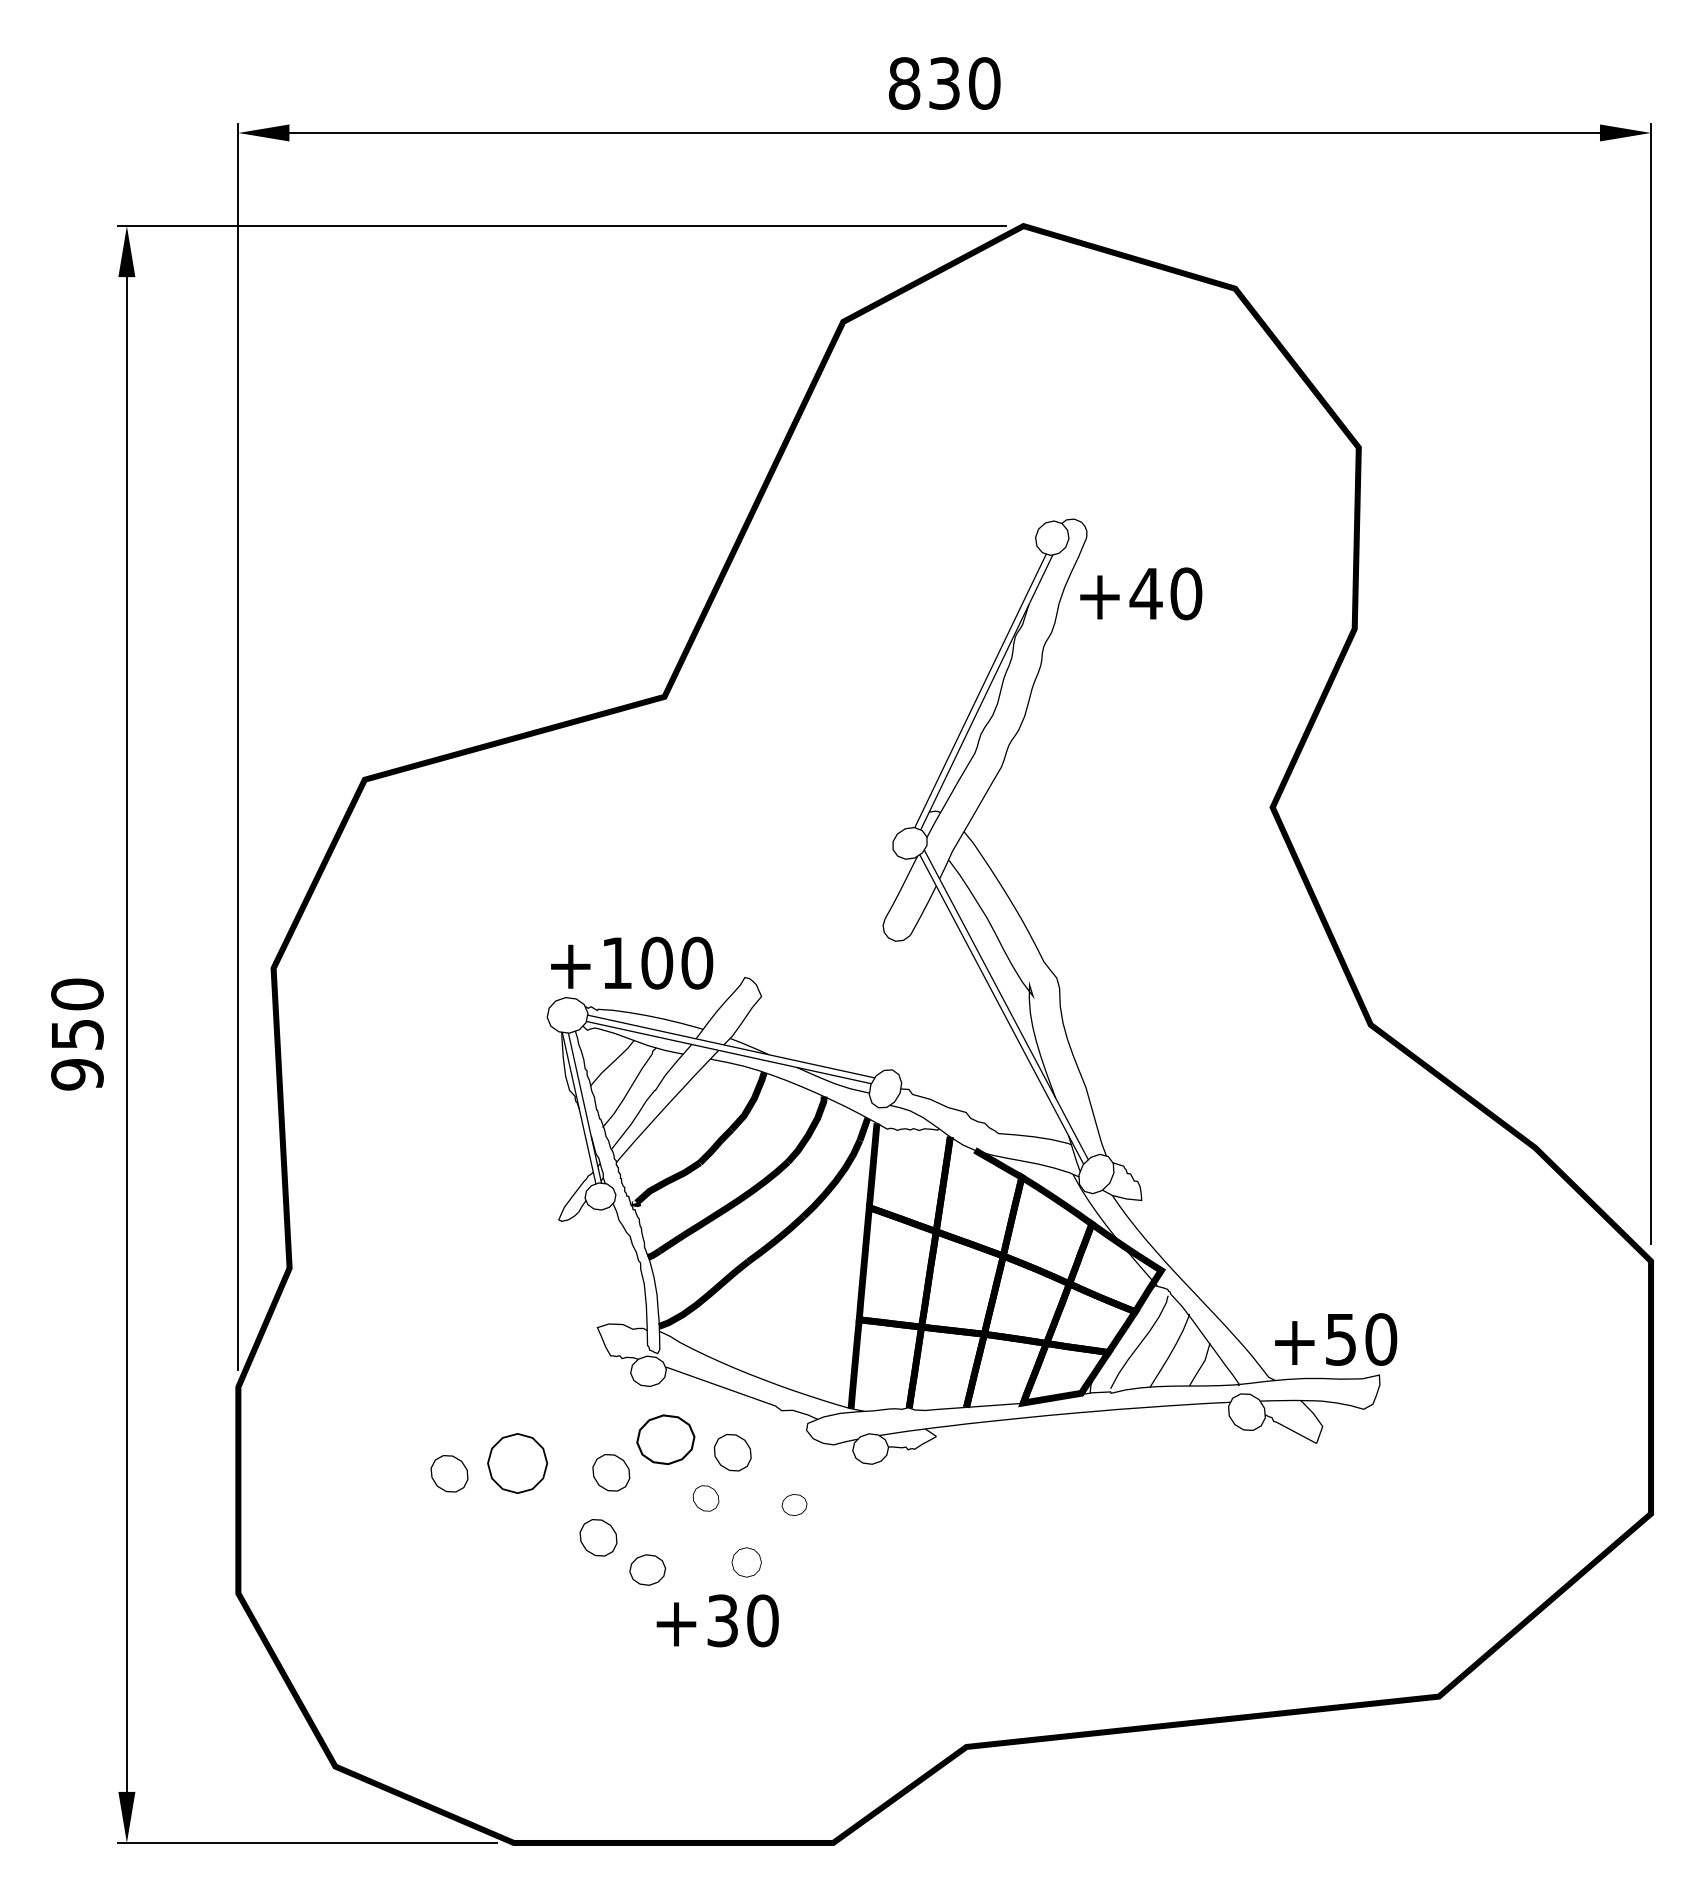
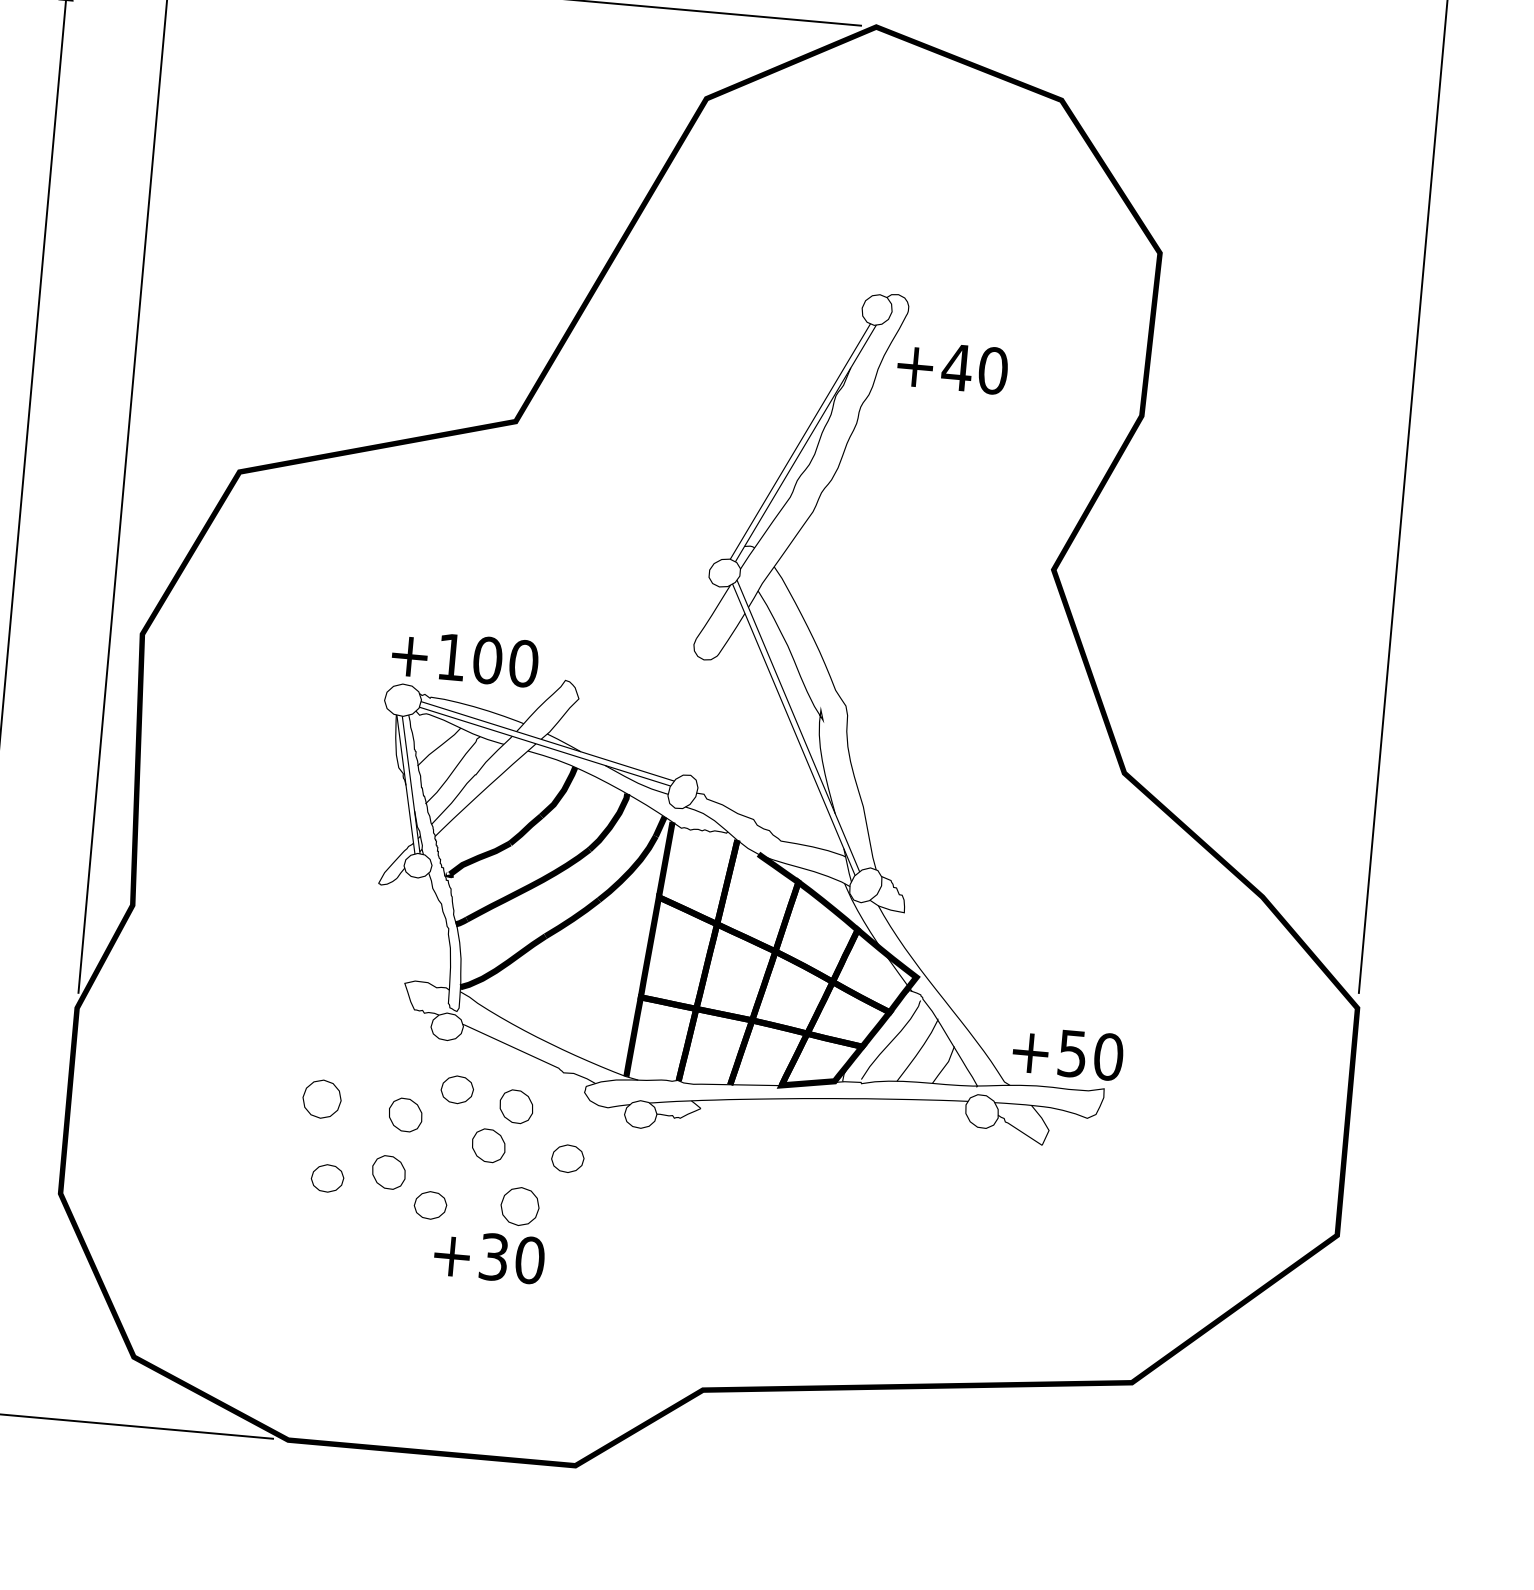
part: (665, 1439) -> (457, 1089), size x0.62
part: (517, 1463) -> (321, 1099), size x0.71
part: (449, 1473) -> (260, 1102), removed
part: (705, 1498) -> (488, 1145), size x1.43
part: (794, 1504) -> (567, 1158), size x1.43
part: (531, 1550) -> (327, 1178), added
part: (746, 1562) -> (519, 1206), size x1.43

